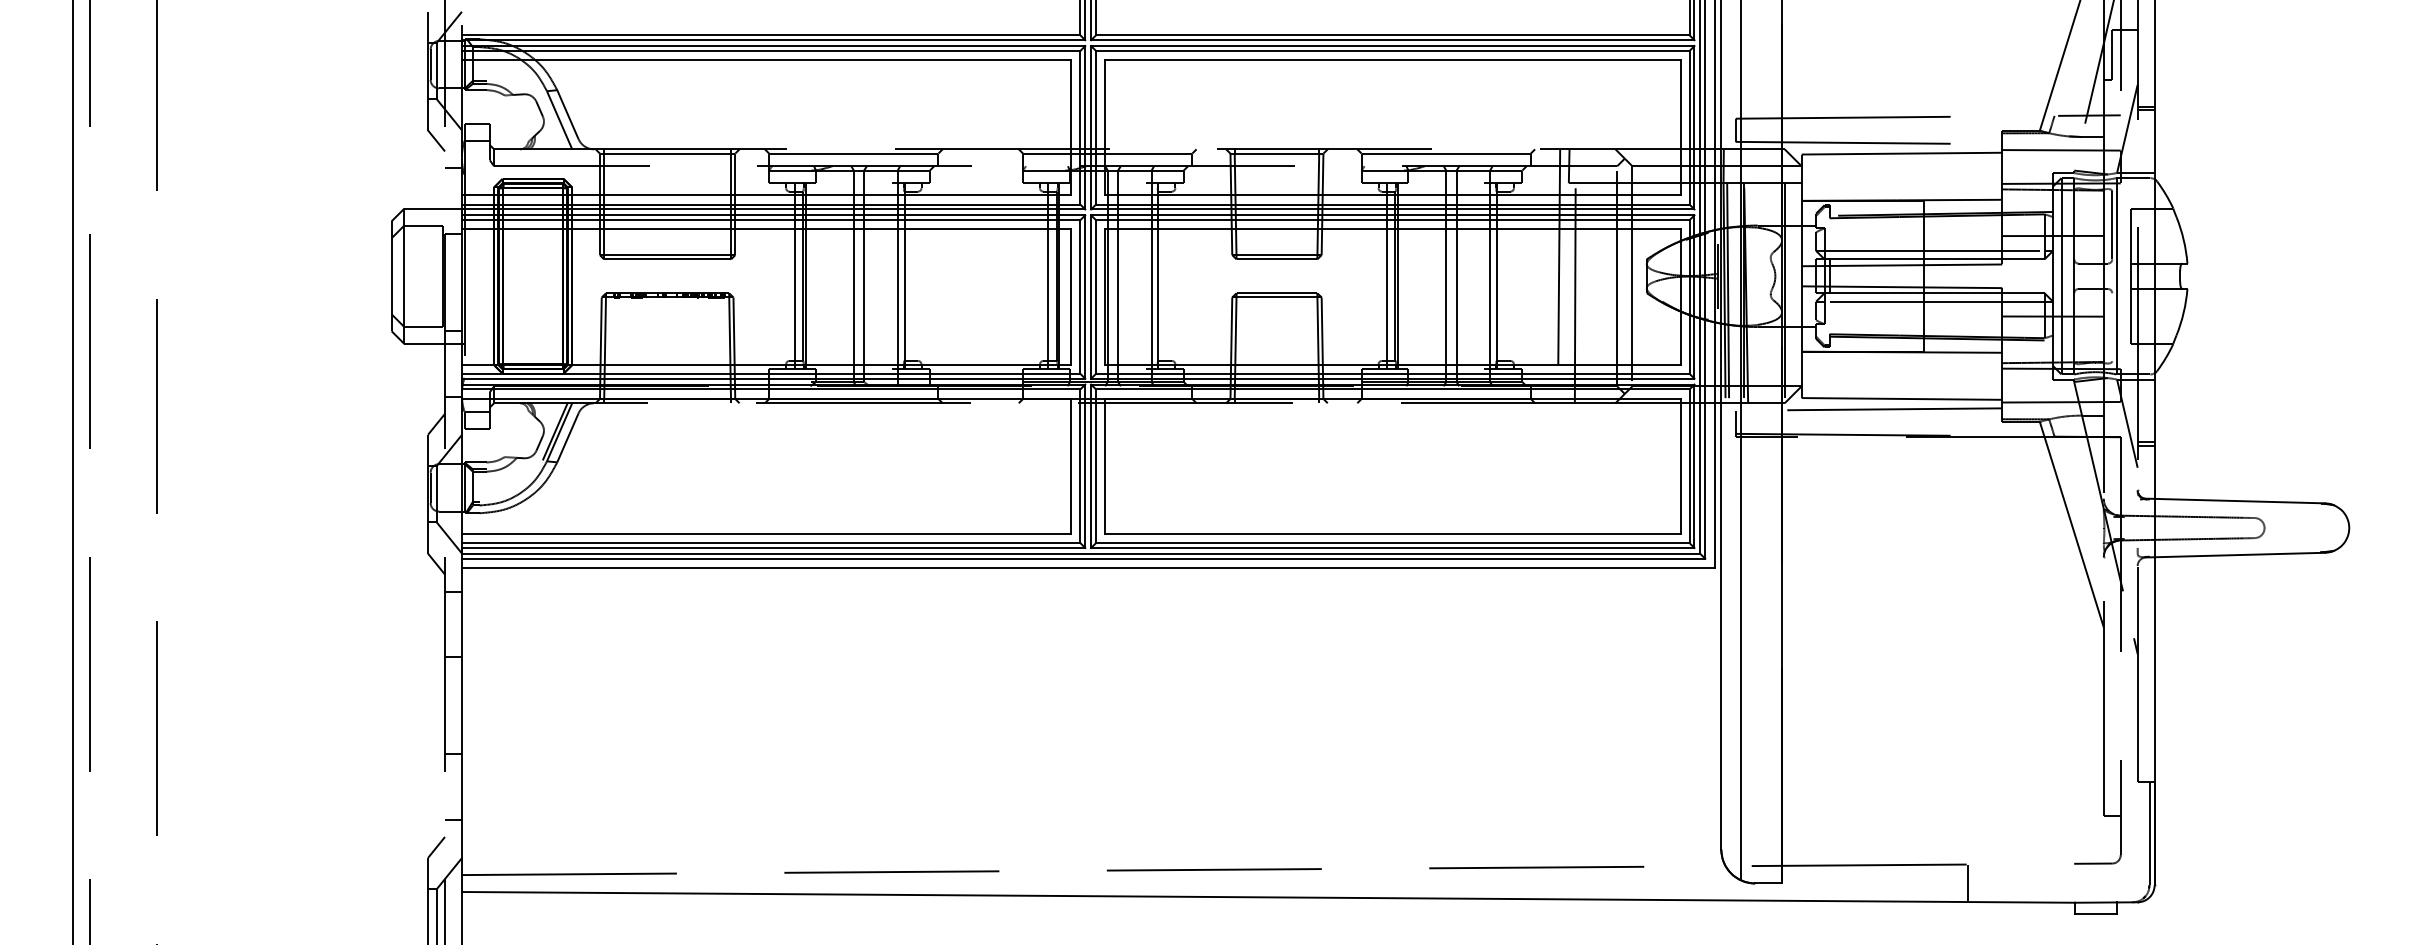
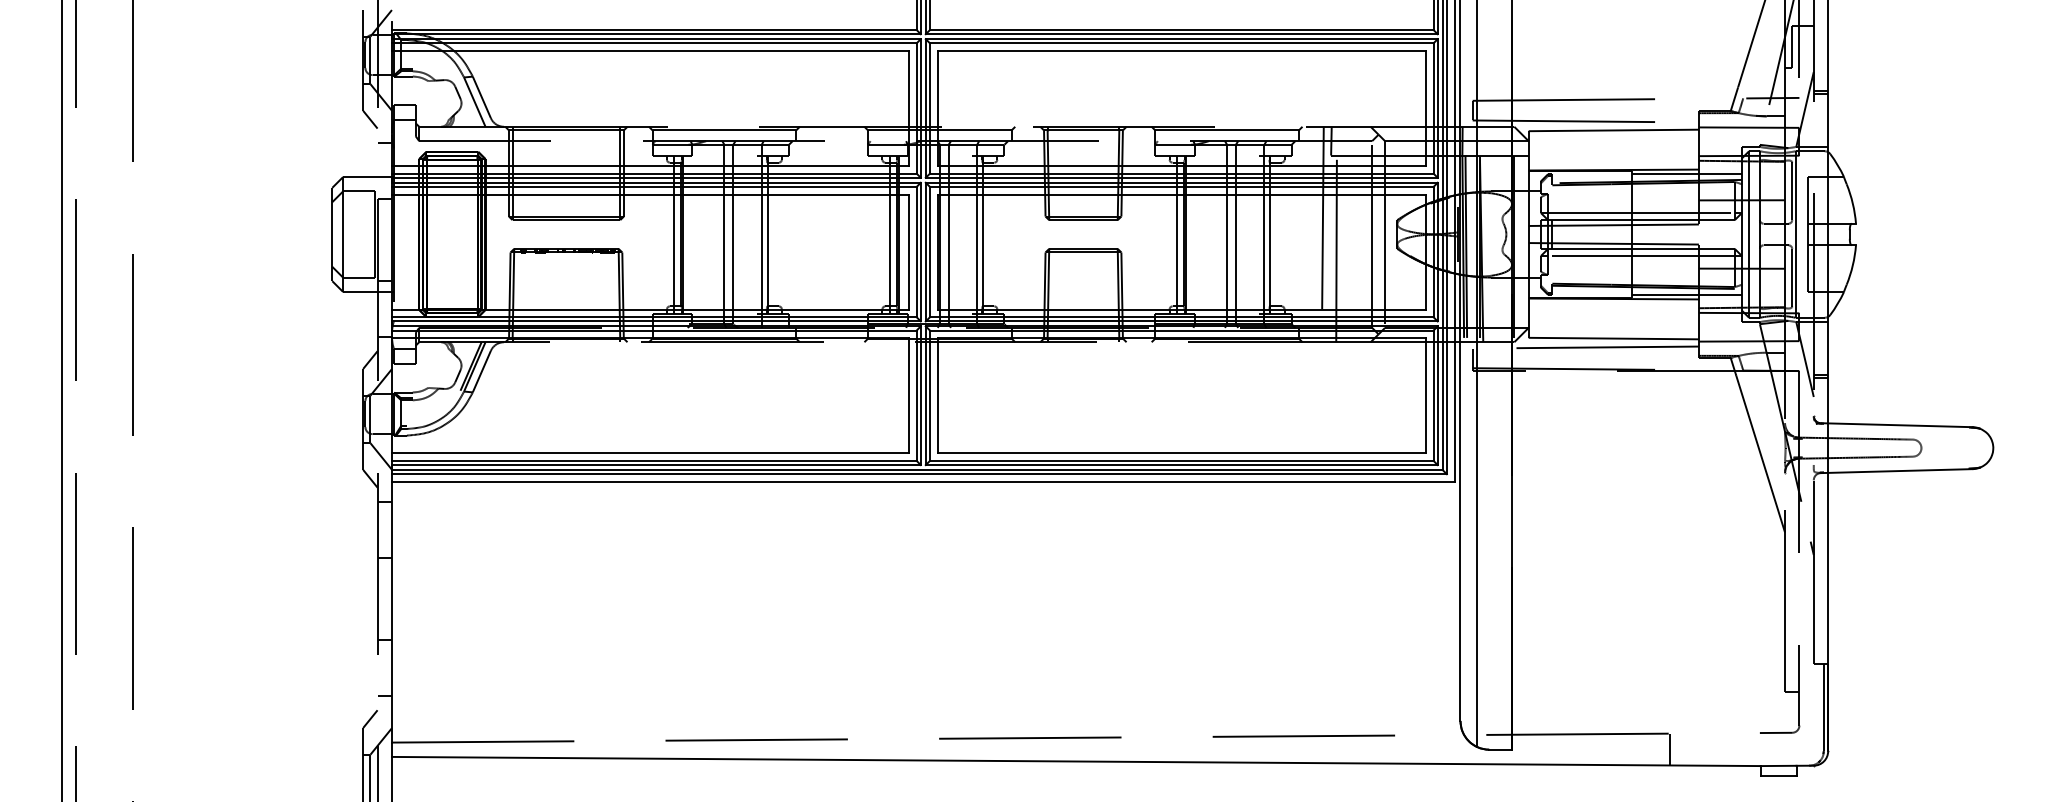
line: (1988, 205) -> (1687, 174), added
line: (2112, 327) -> (1792, 277), added
line: (1988, 347) -> (1687, 294), added

